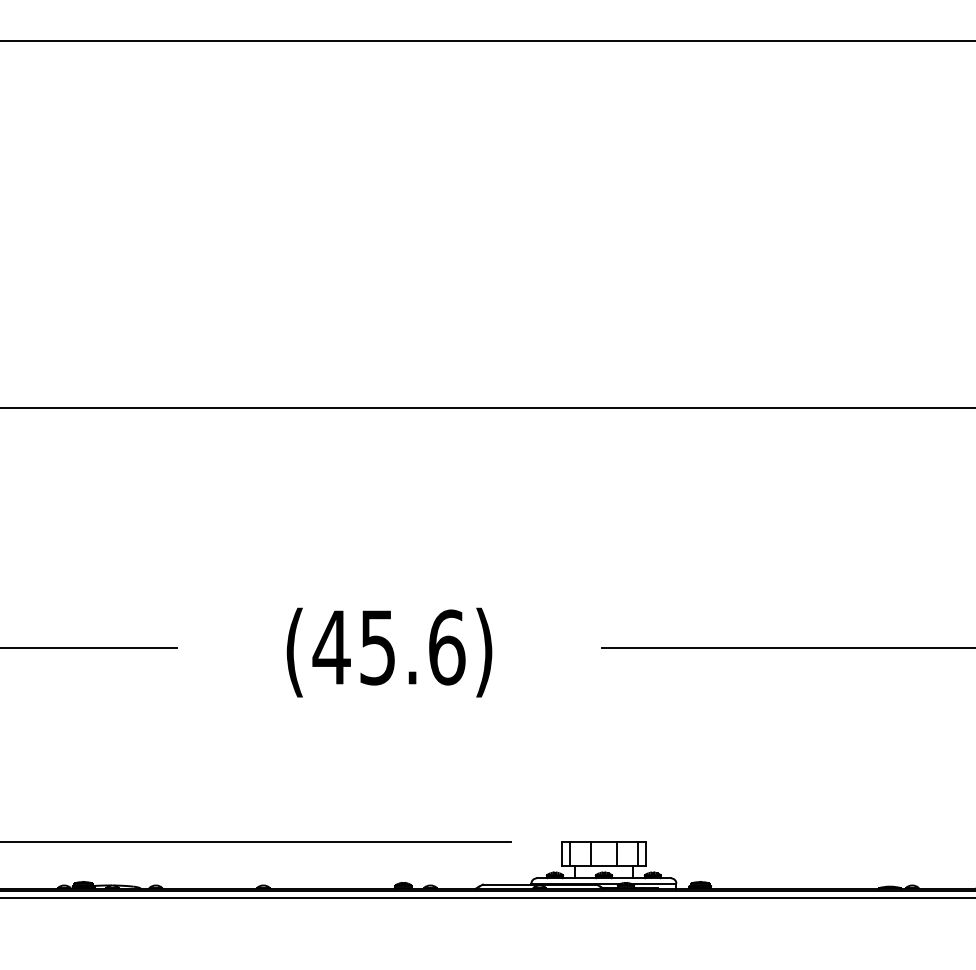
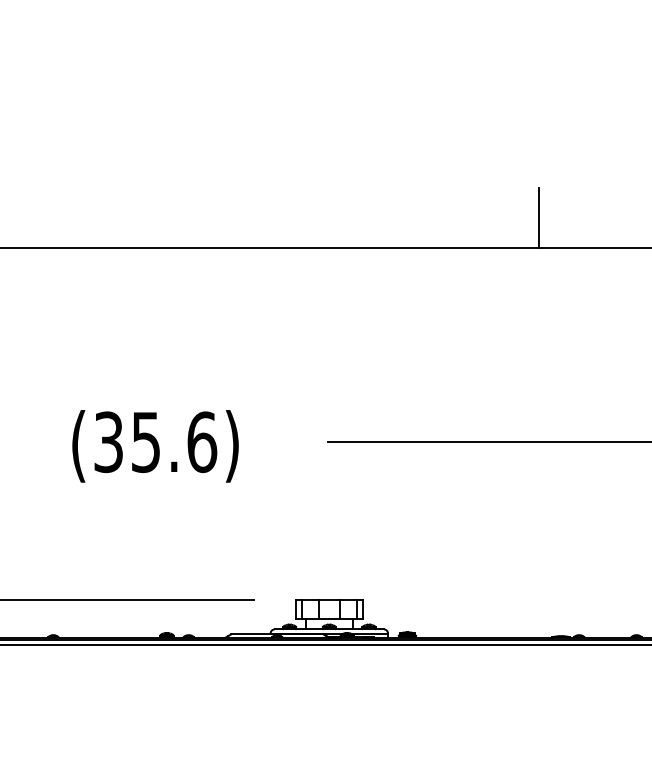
line: (862, 370) -> (538, 217), added
text: (331, 647) -> (108, 442), (45.6) -> (35.6)

